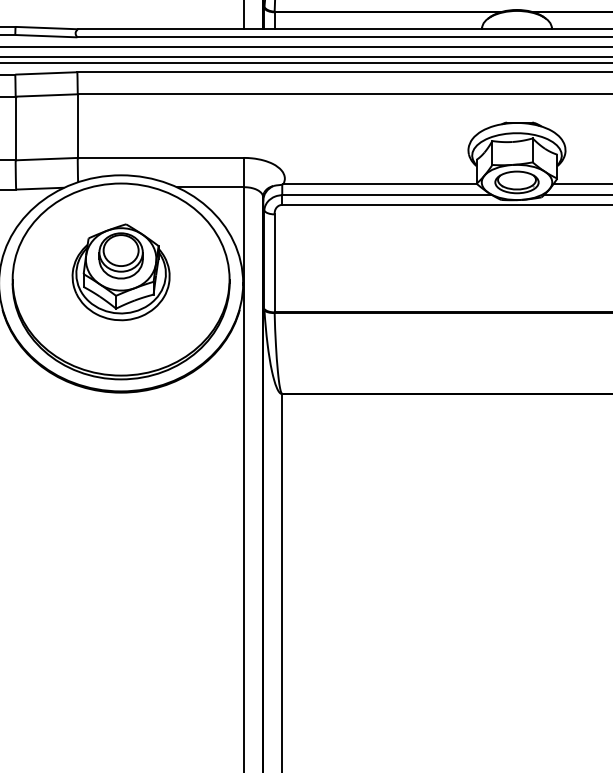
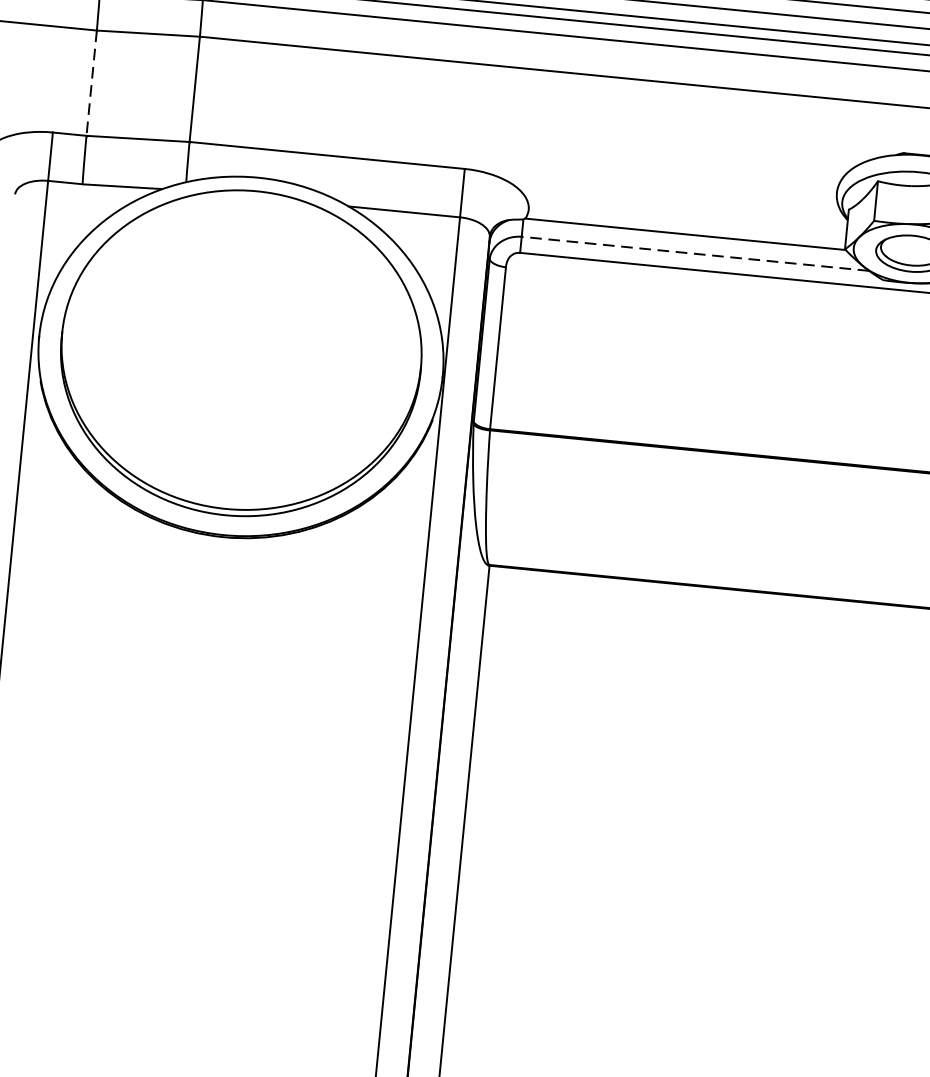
line: (15, 128) -> (91, 83), solid -> dashed
line: (386, 195) -> (694, 254), solid -> dashed
part: (120, 272) -> (241, 338), removed

